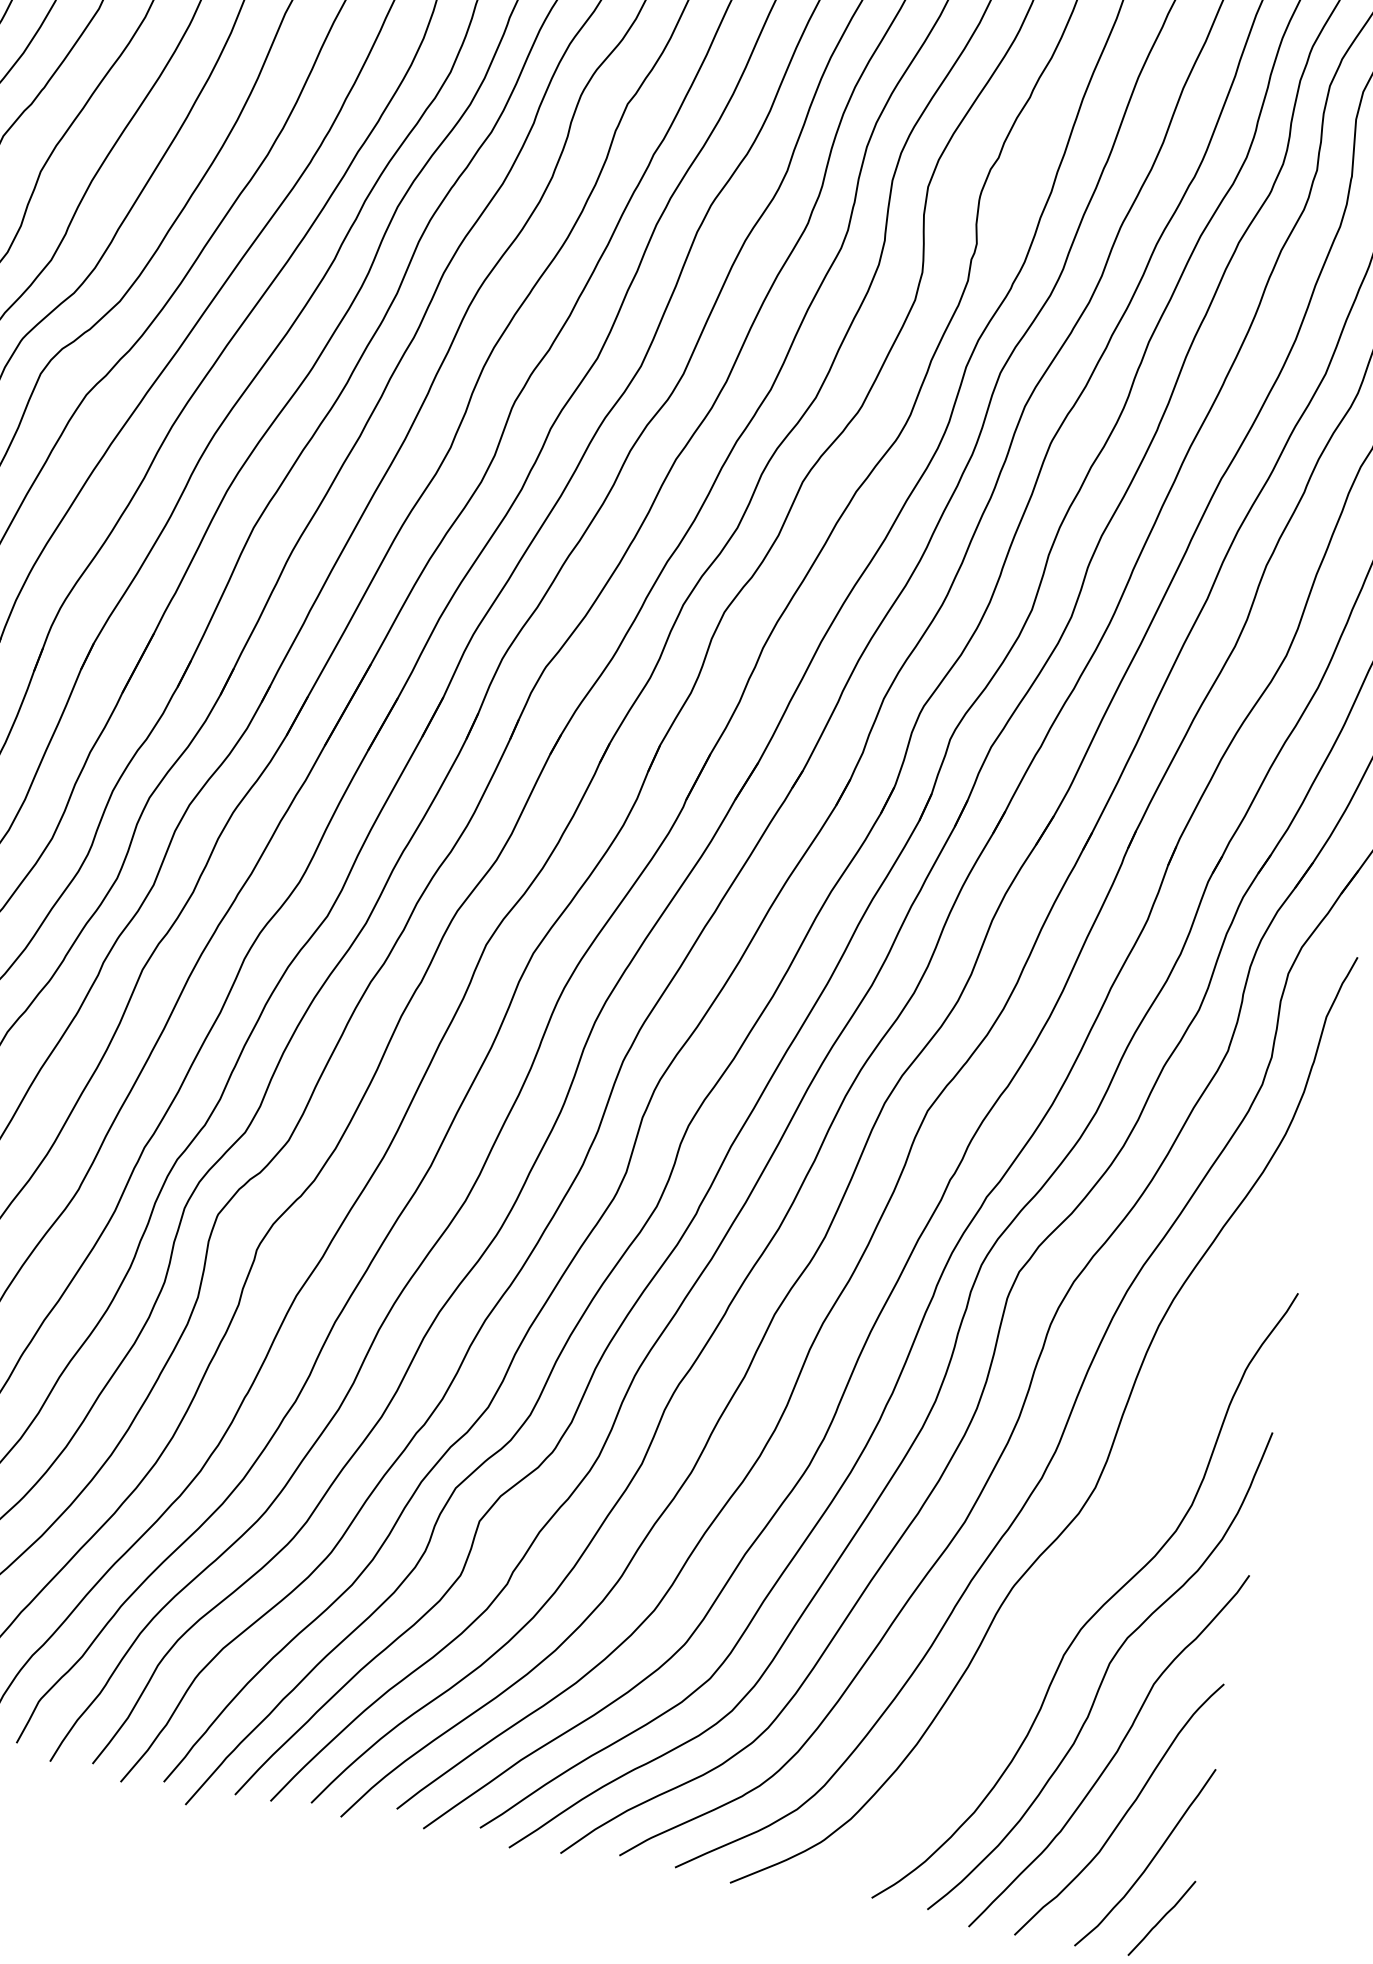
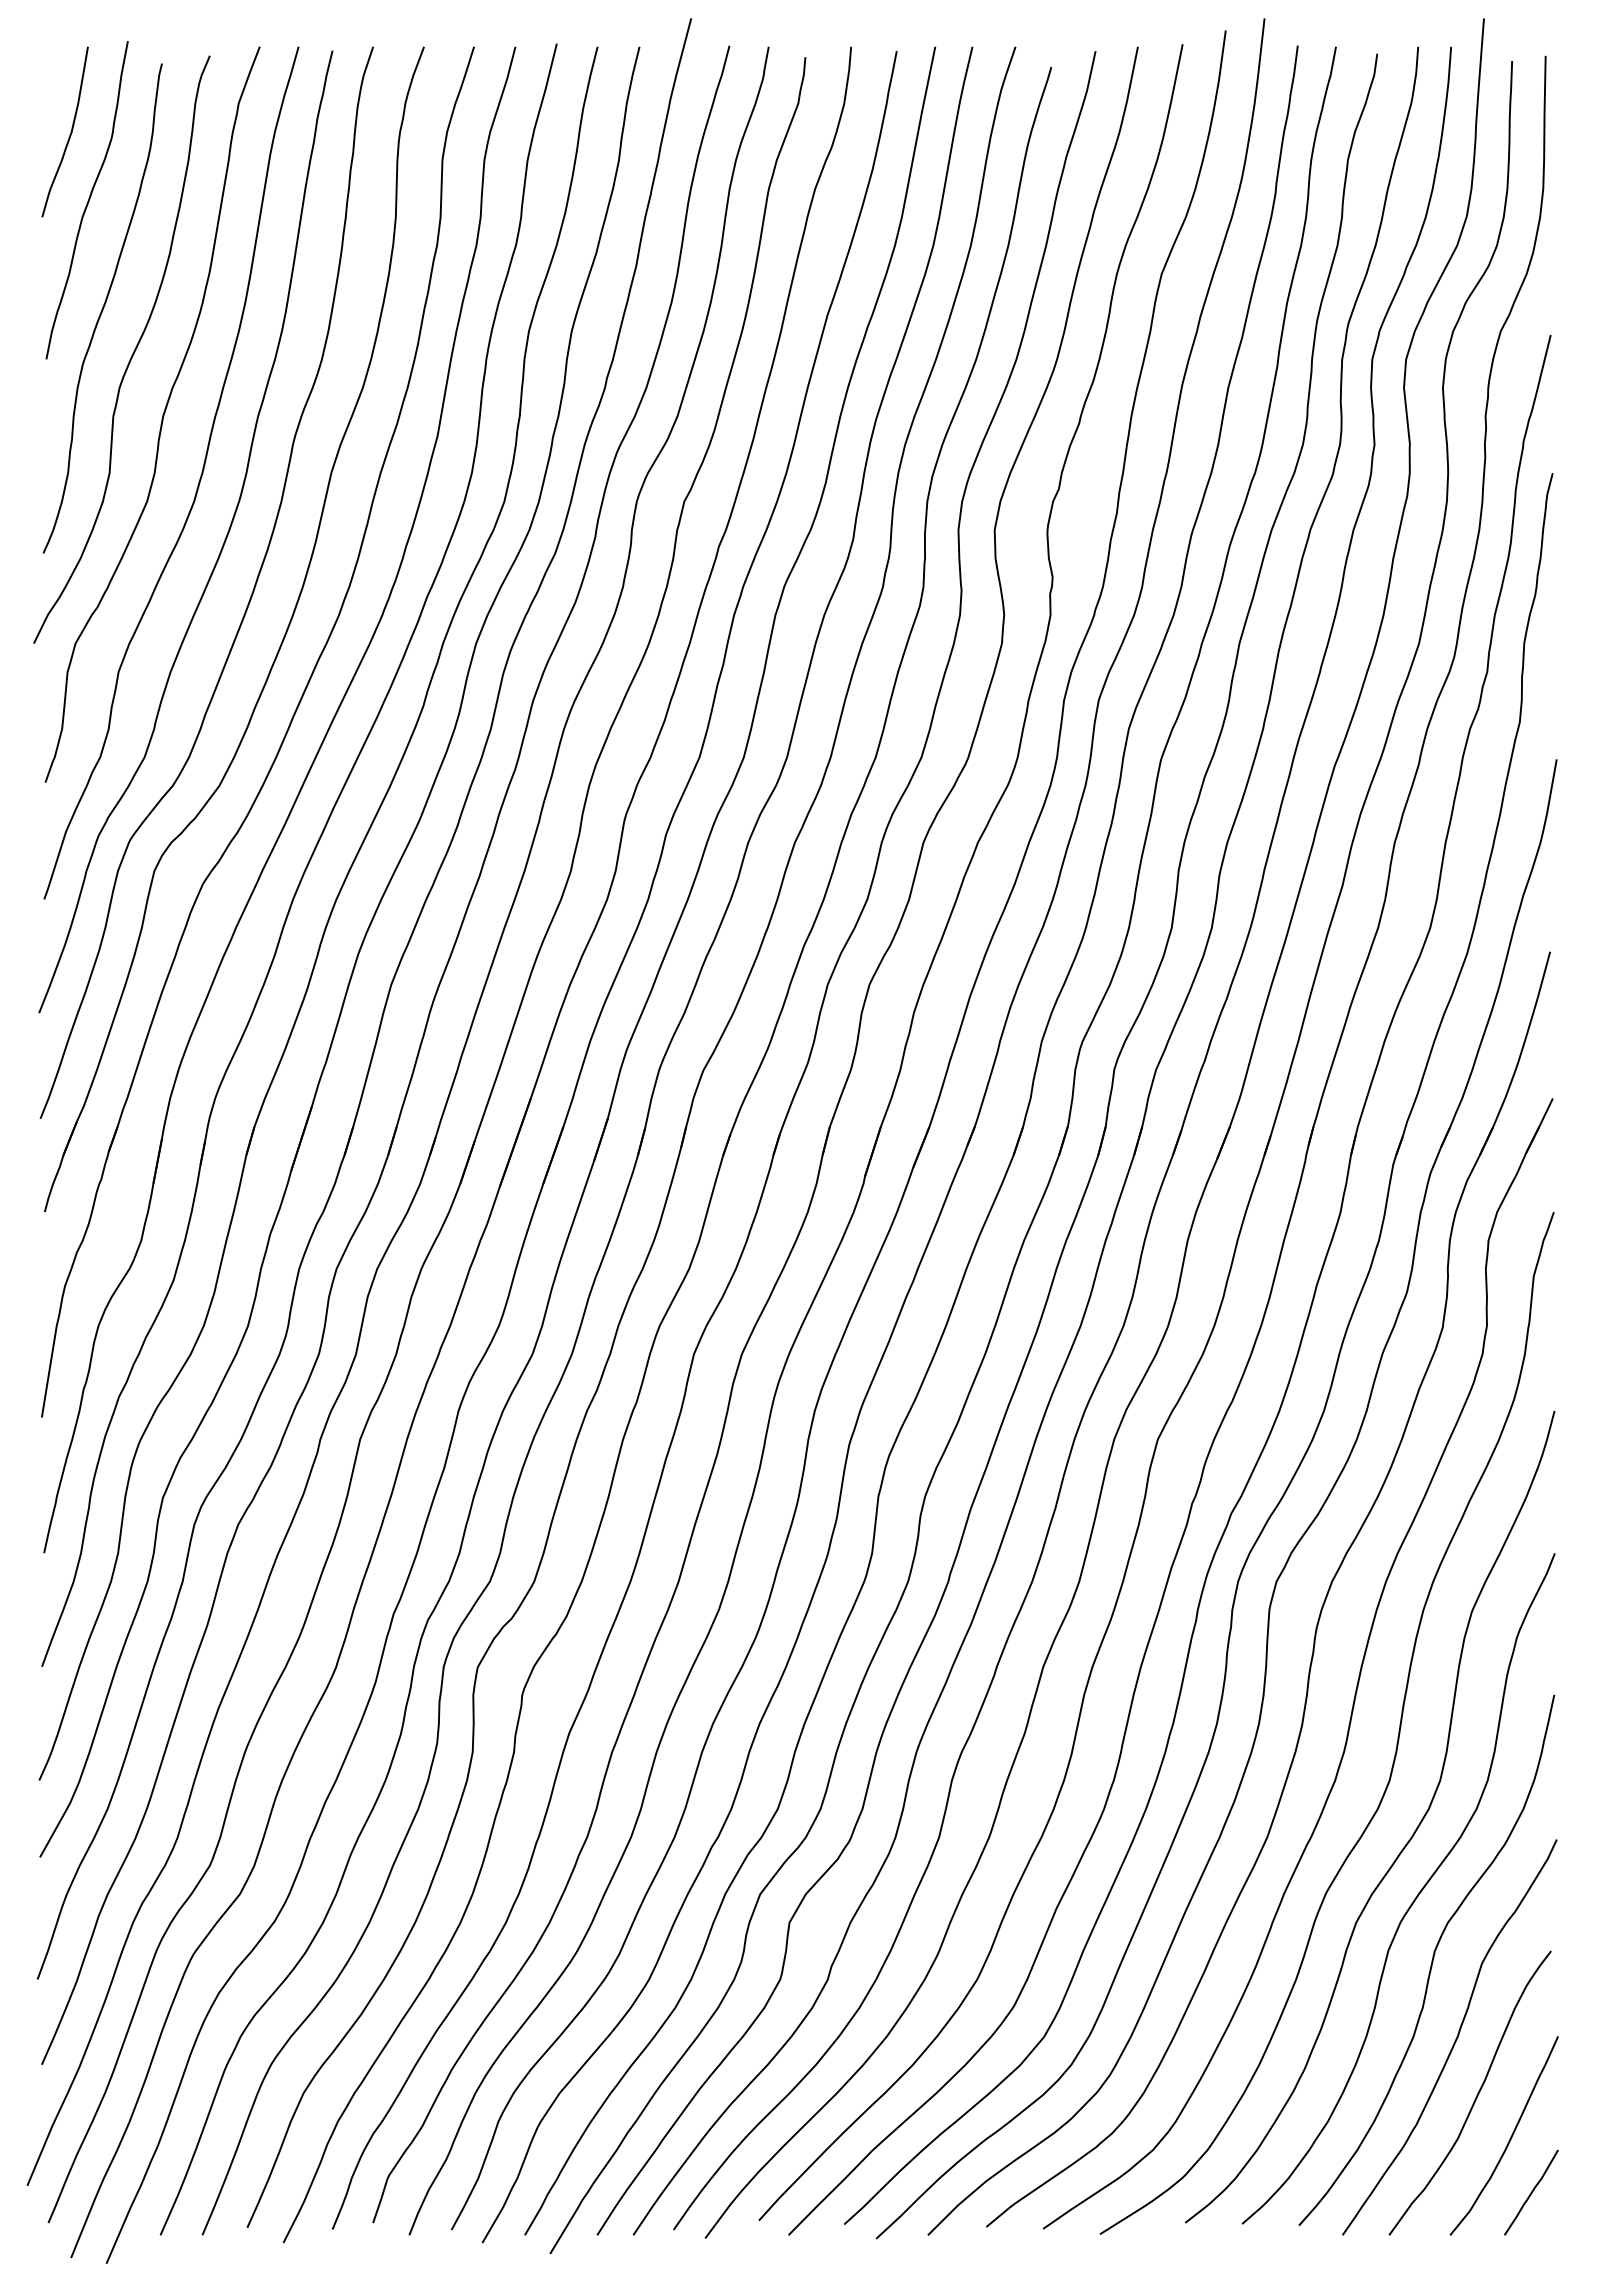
curve: (1098, 1554) -> (1404, 1845), added

